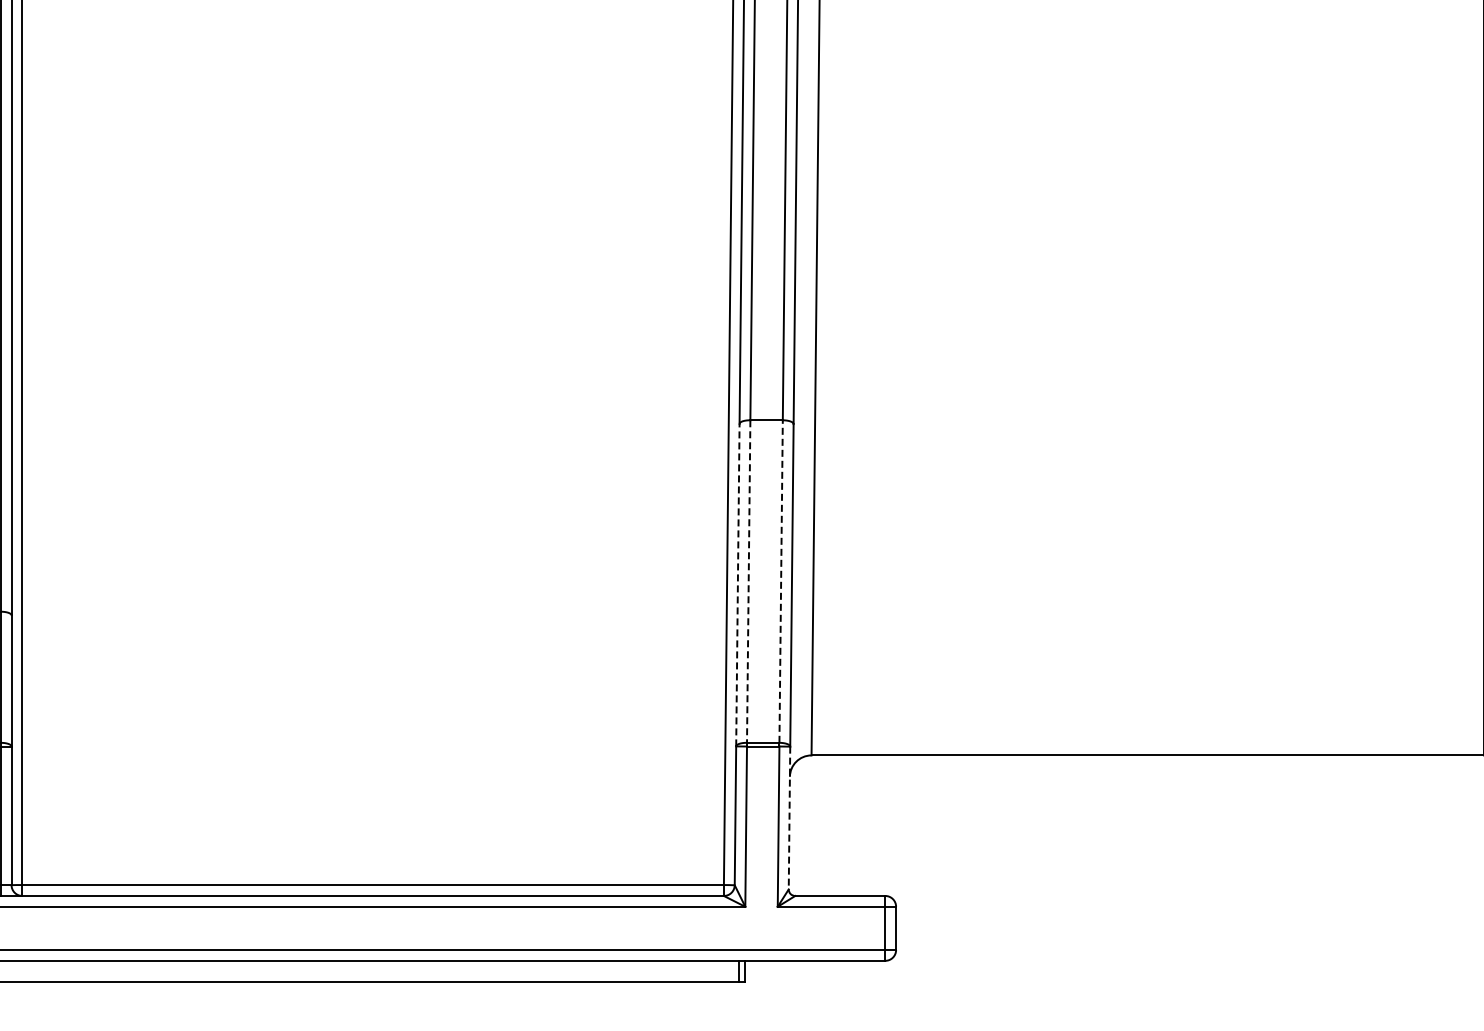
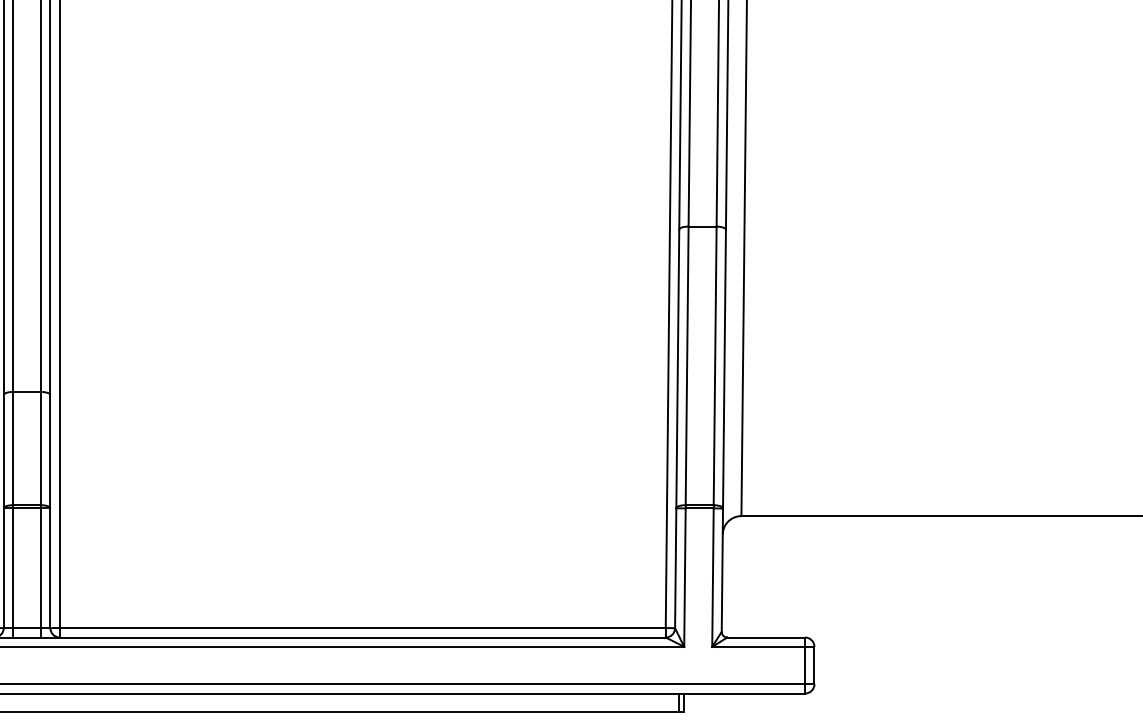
line: (781, 581) -> (715, 365), dashed -> solid
line: (748, 582) -> (686, 366), dashed -> solid
line: (737, 584) -> (677, 368), dashed -> solid
line: (789, 818) -> (722, 570), dashed -> solid

